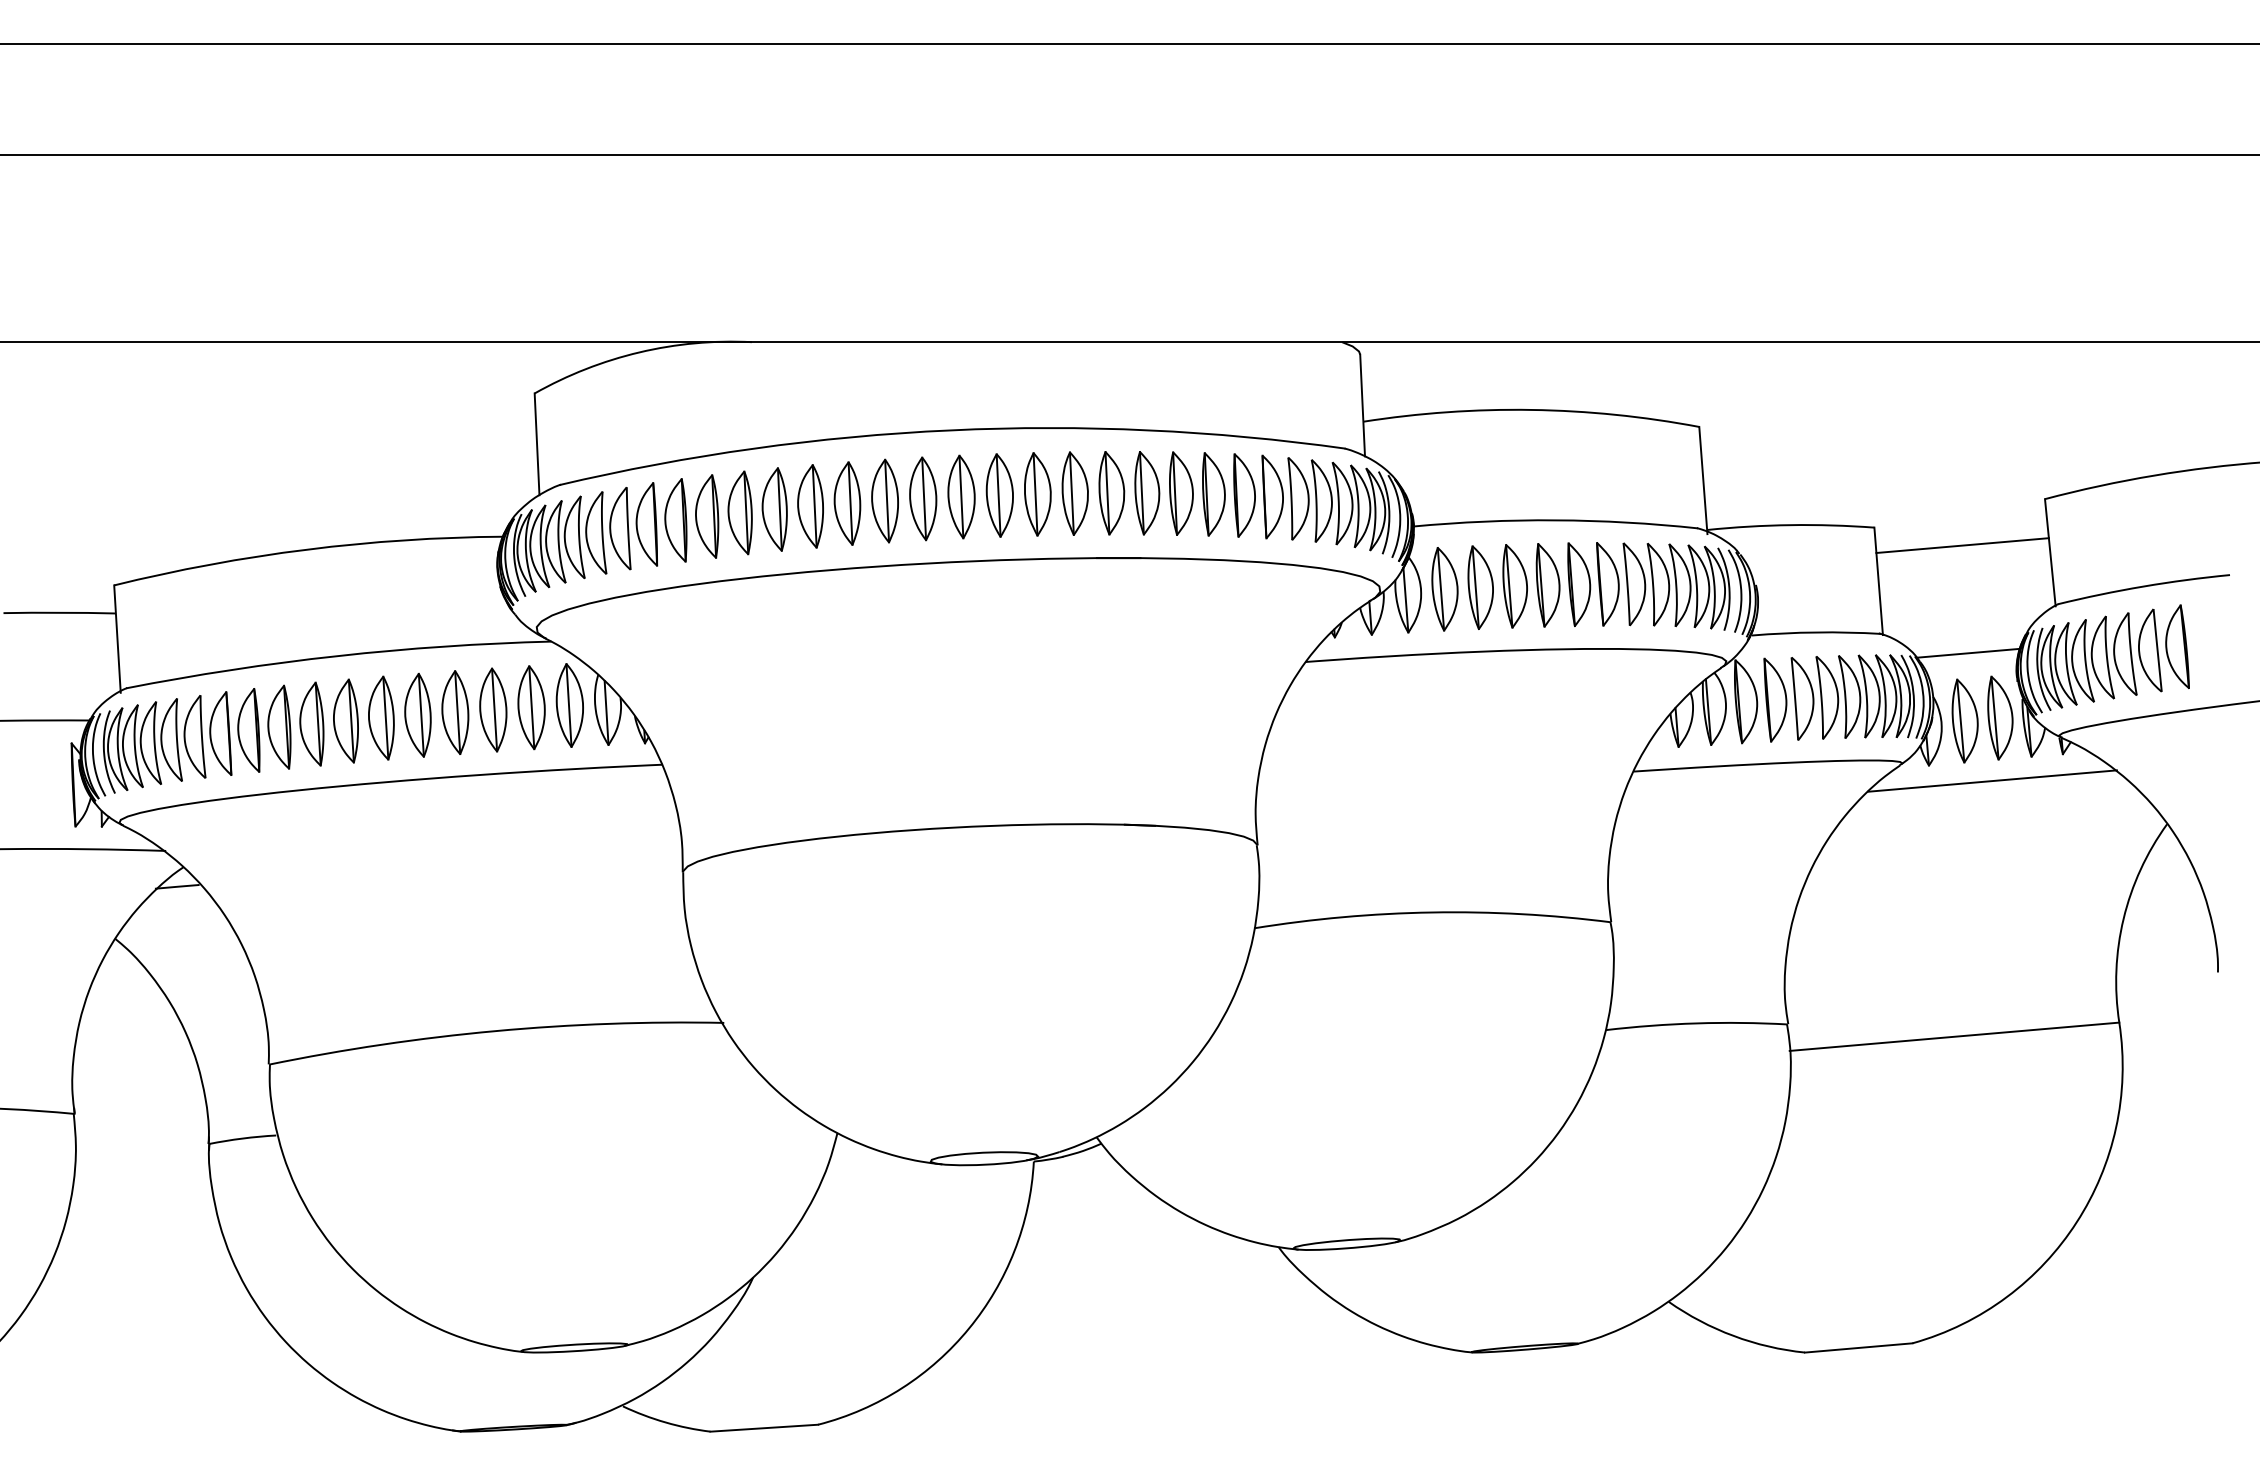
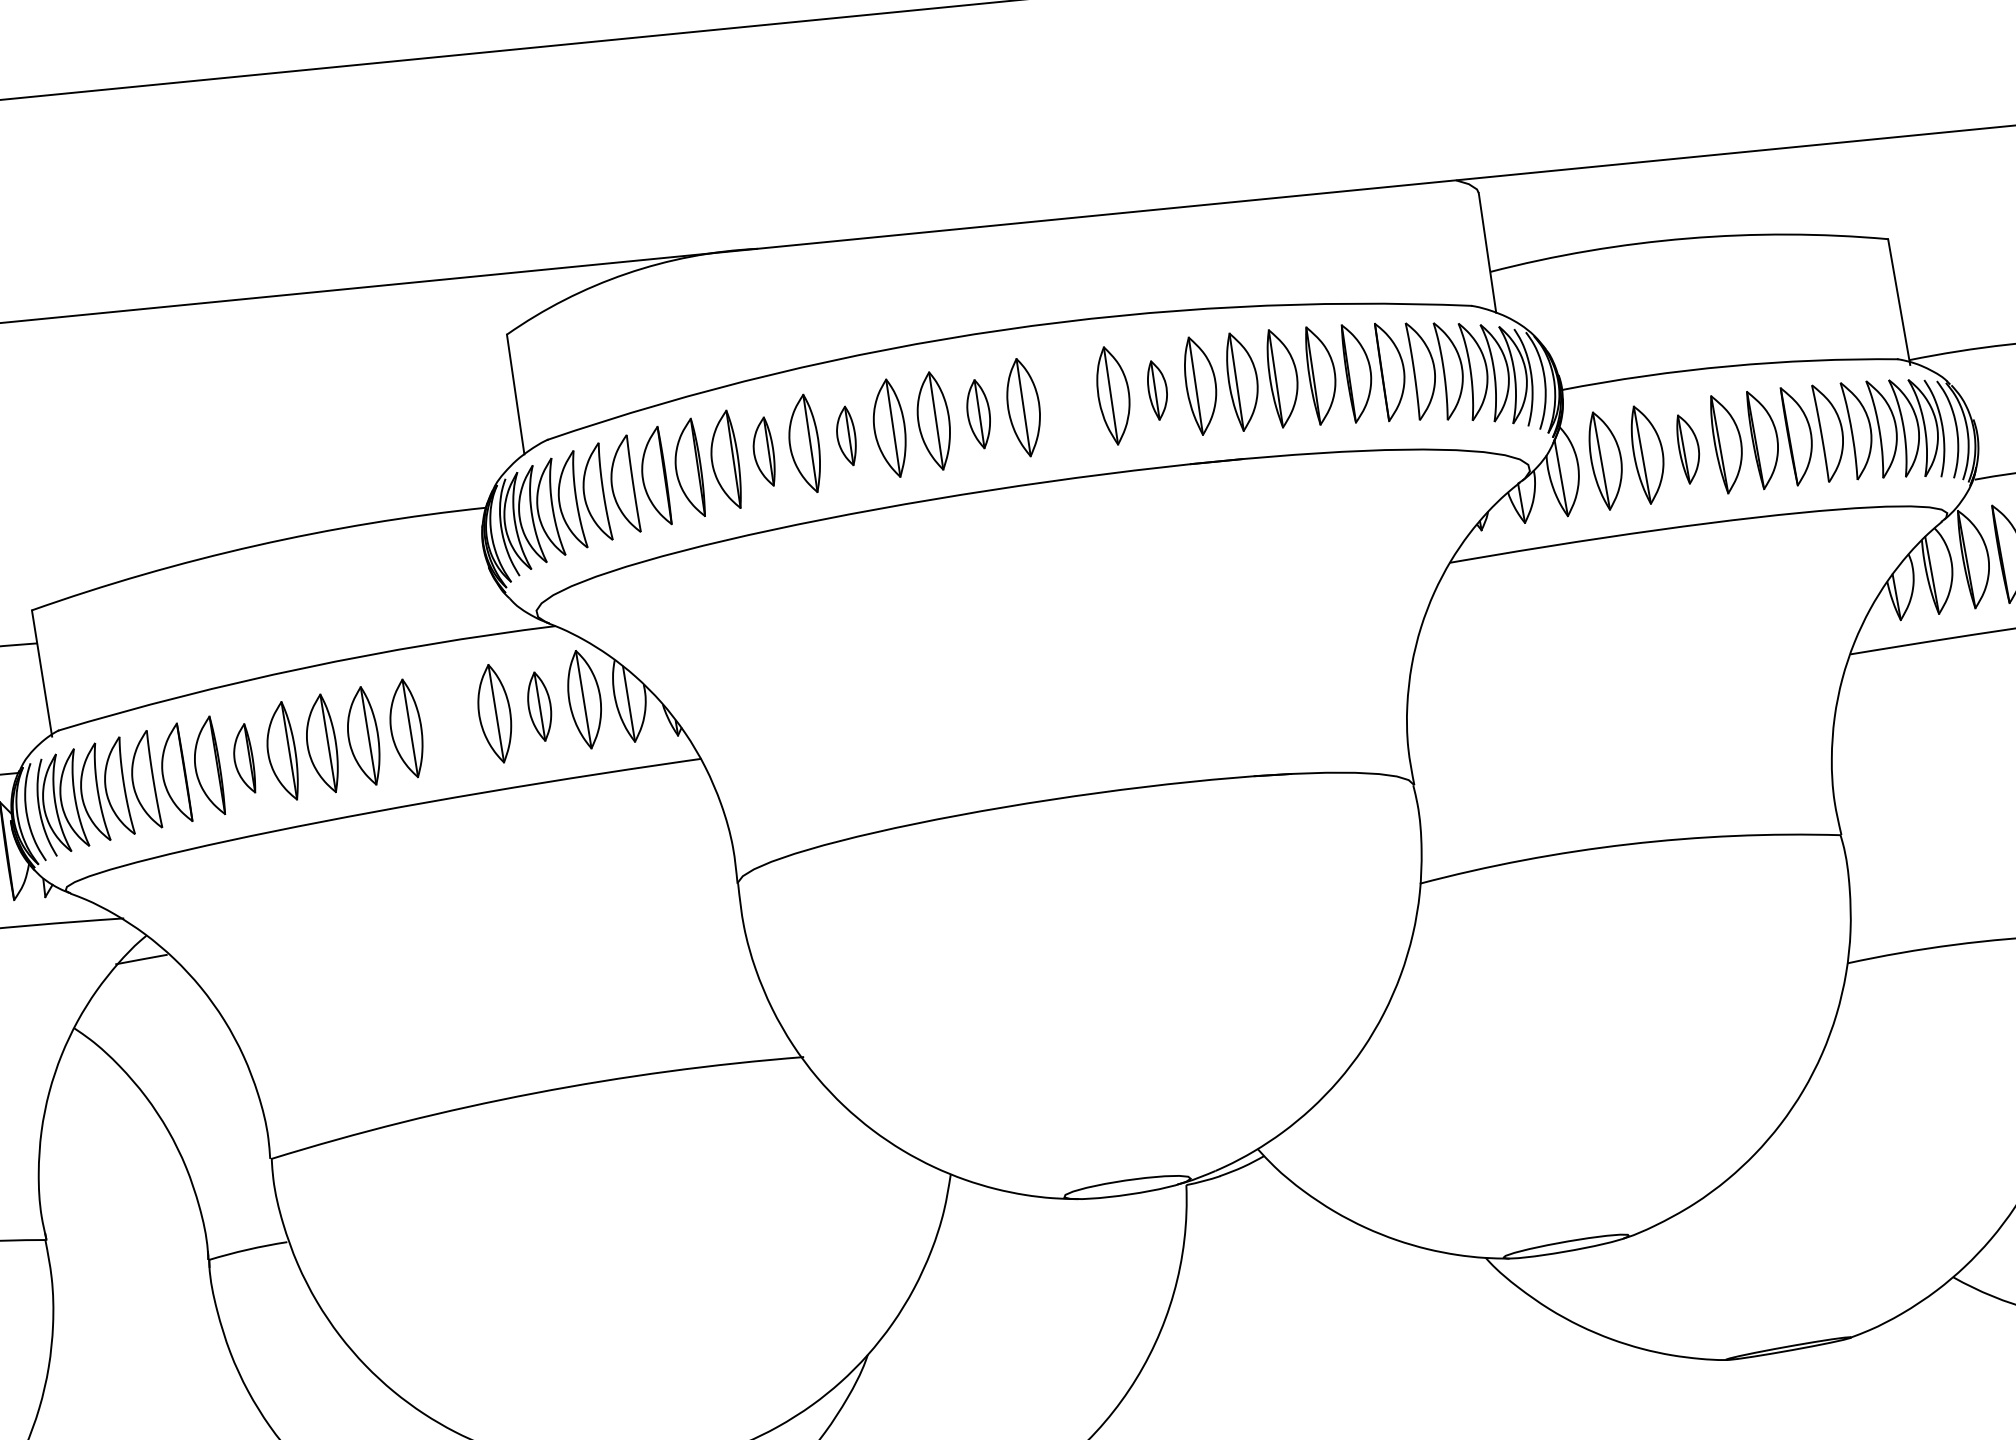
part: (1074, 493) -> (1156, 390), size x0.6
part: (999, 495) -> (1068, 401), removed
part: (923, 498) -> (978, 413), size x0.7
part: (810, 506) -> (846, 436), size x0.6
part: (739, 512) -> (762, 451), size x0.7
part: (1514, 586) -> (1688, 449), size x0.7
part: (531, 707) -> (539, 706), size x0.7
part: (455, 712) -> (450, 721), removed
part: (279, 726) -> (243, 758), size x0.7

